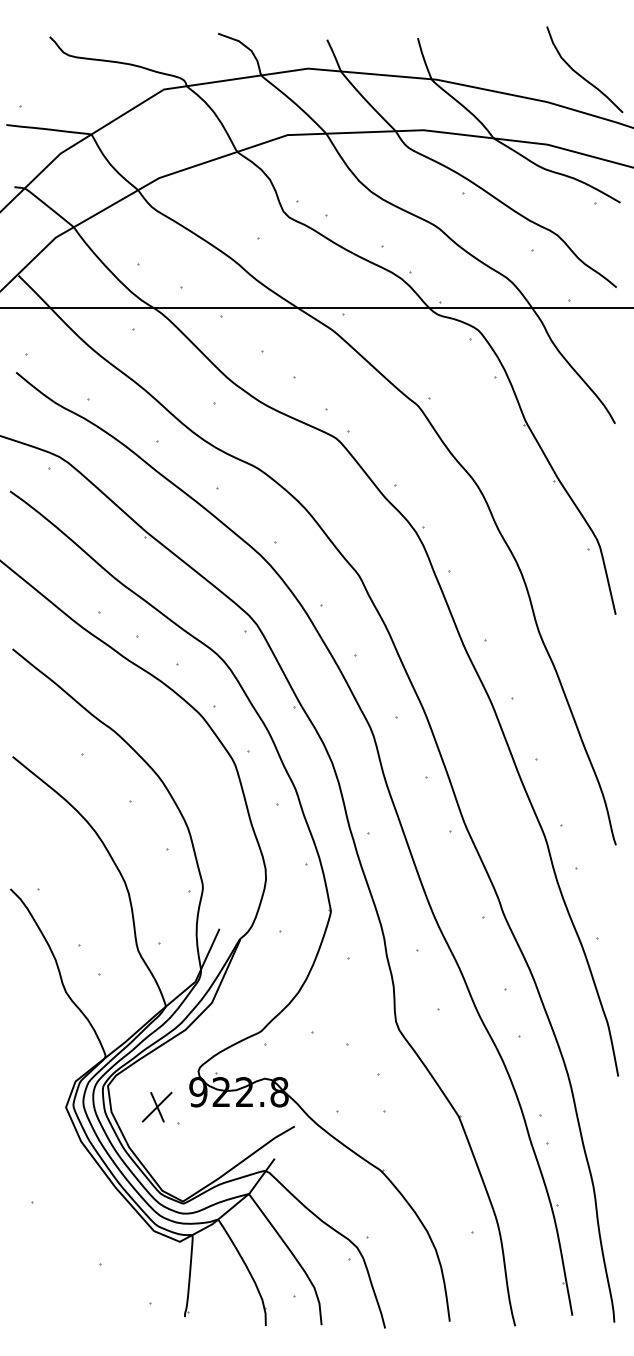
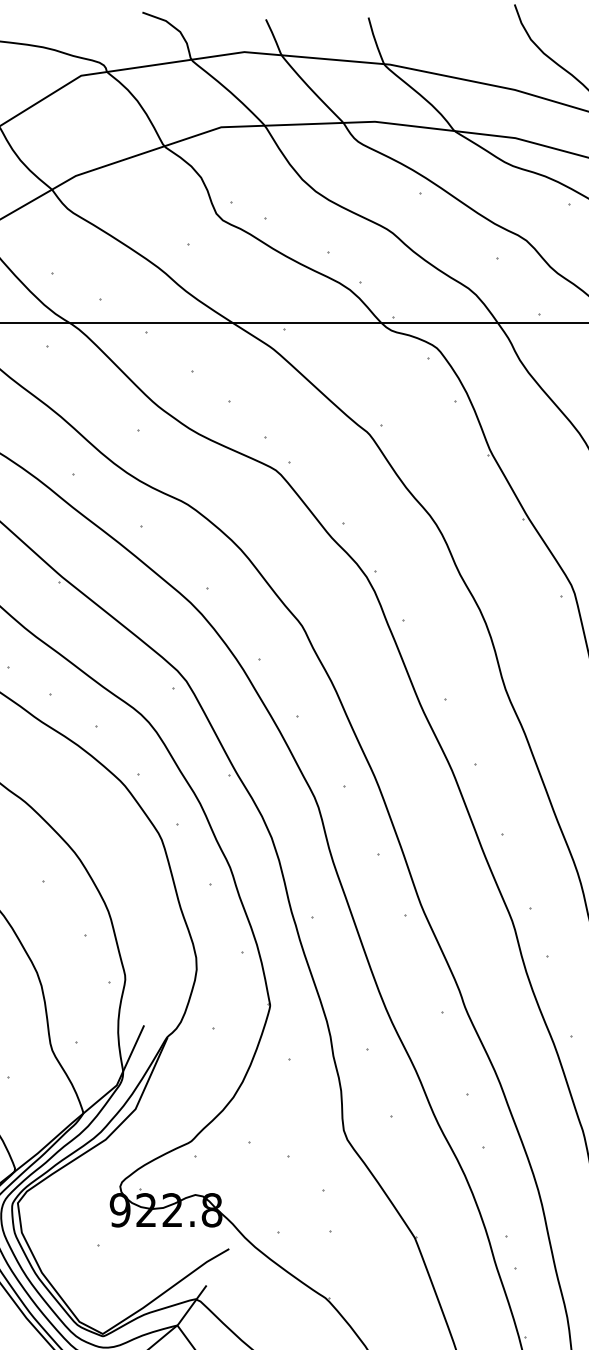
part: (156, 1106) -> (72, 1226), removed

